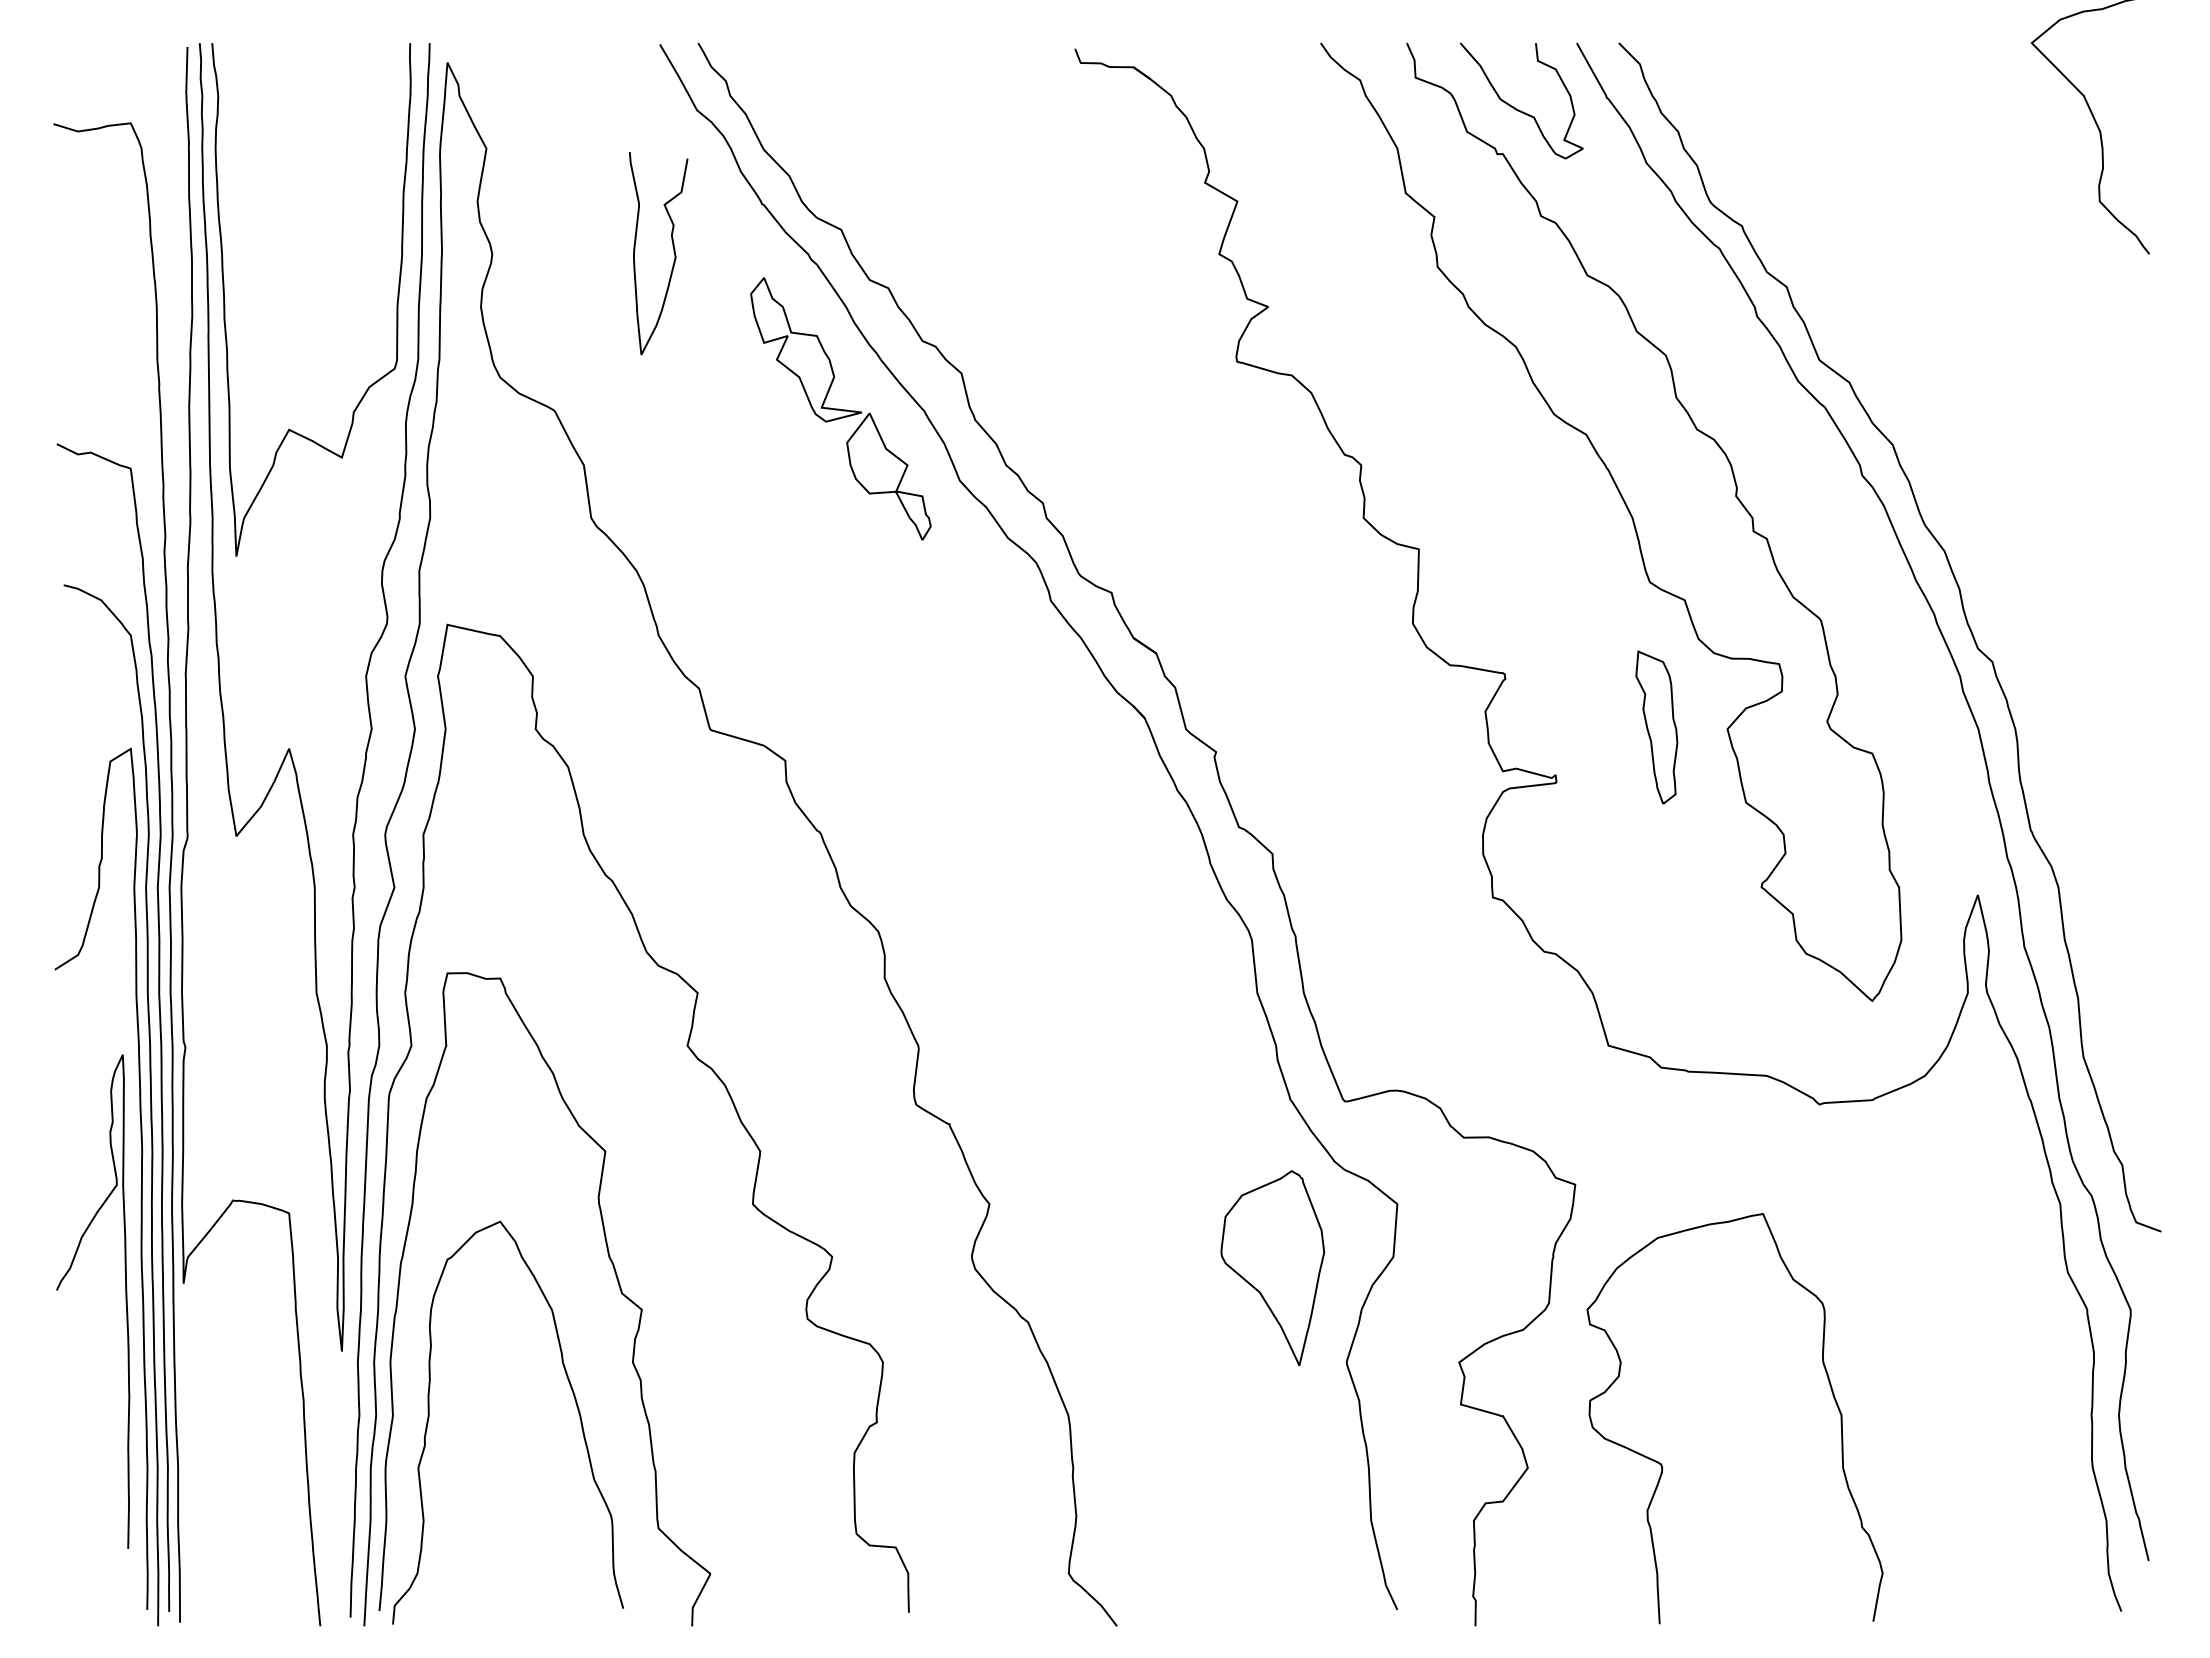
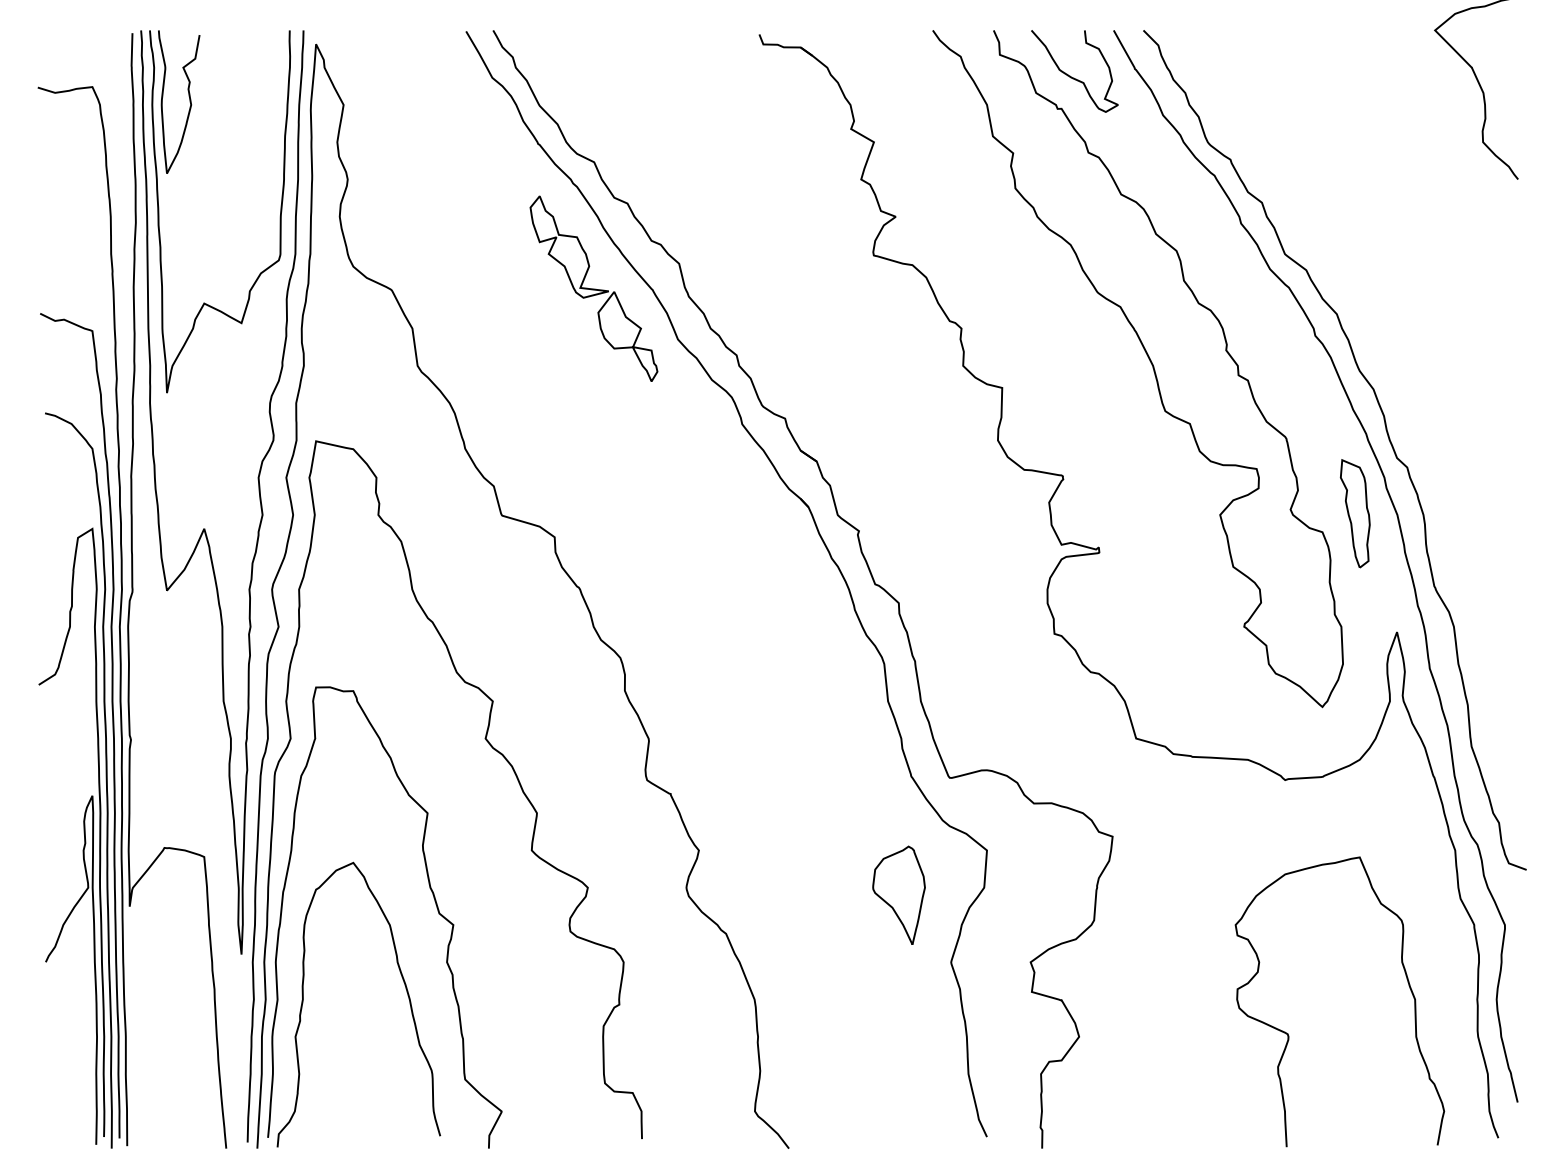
curve: (673, 252) -> (189, 101), moved
part: (1656, 727) -> (1355, 513), moved
part: (1272, 1267) -> (898, 895), size x0.71
curve: (125, 1301) -> (94, 970), moved
curve: (1662, 1464) -> (1288, 1034), moved

